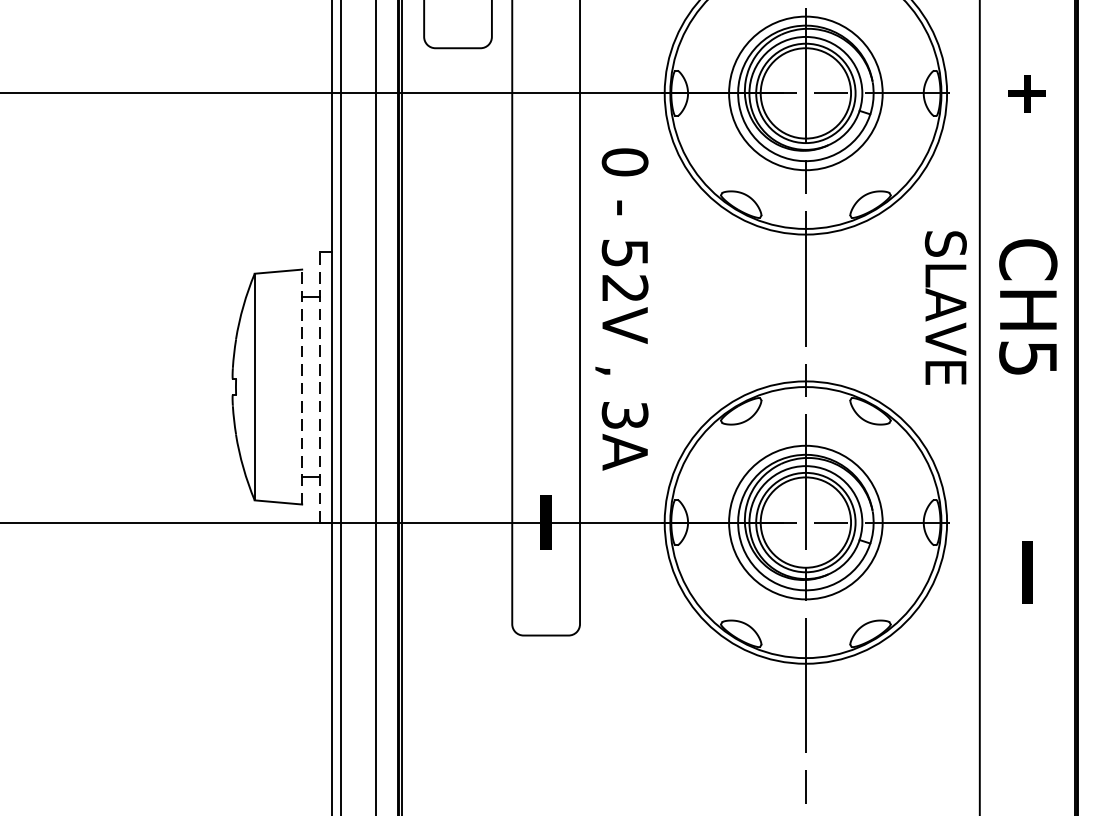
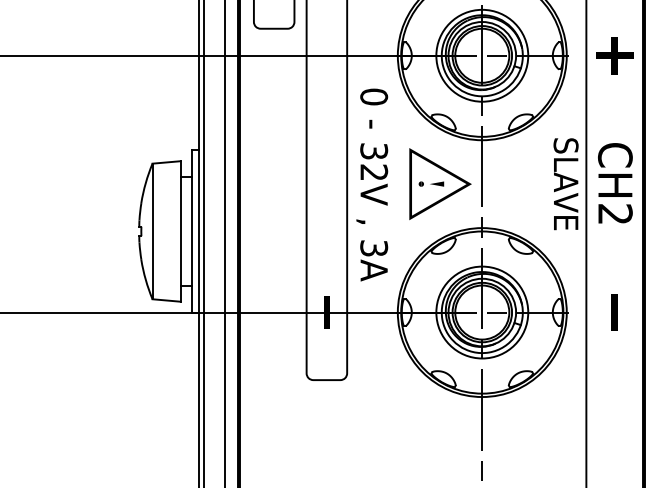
part: (1026, 92) -> (614, 55), size x1.67
text: (625, 253) -> (374, 151), 52V -> 32V
part: (736, 306) -> (440, 183), added
text: (1028, 357) -> (615, 213), CH5 -> CH2
line: (301, 385) -> (180, 230), dashed -> solid
line: (319, 385) -> (191, 230), dashed -> solid
line: (1026, 572) -> (614, 312), moved

